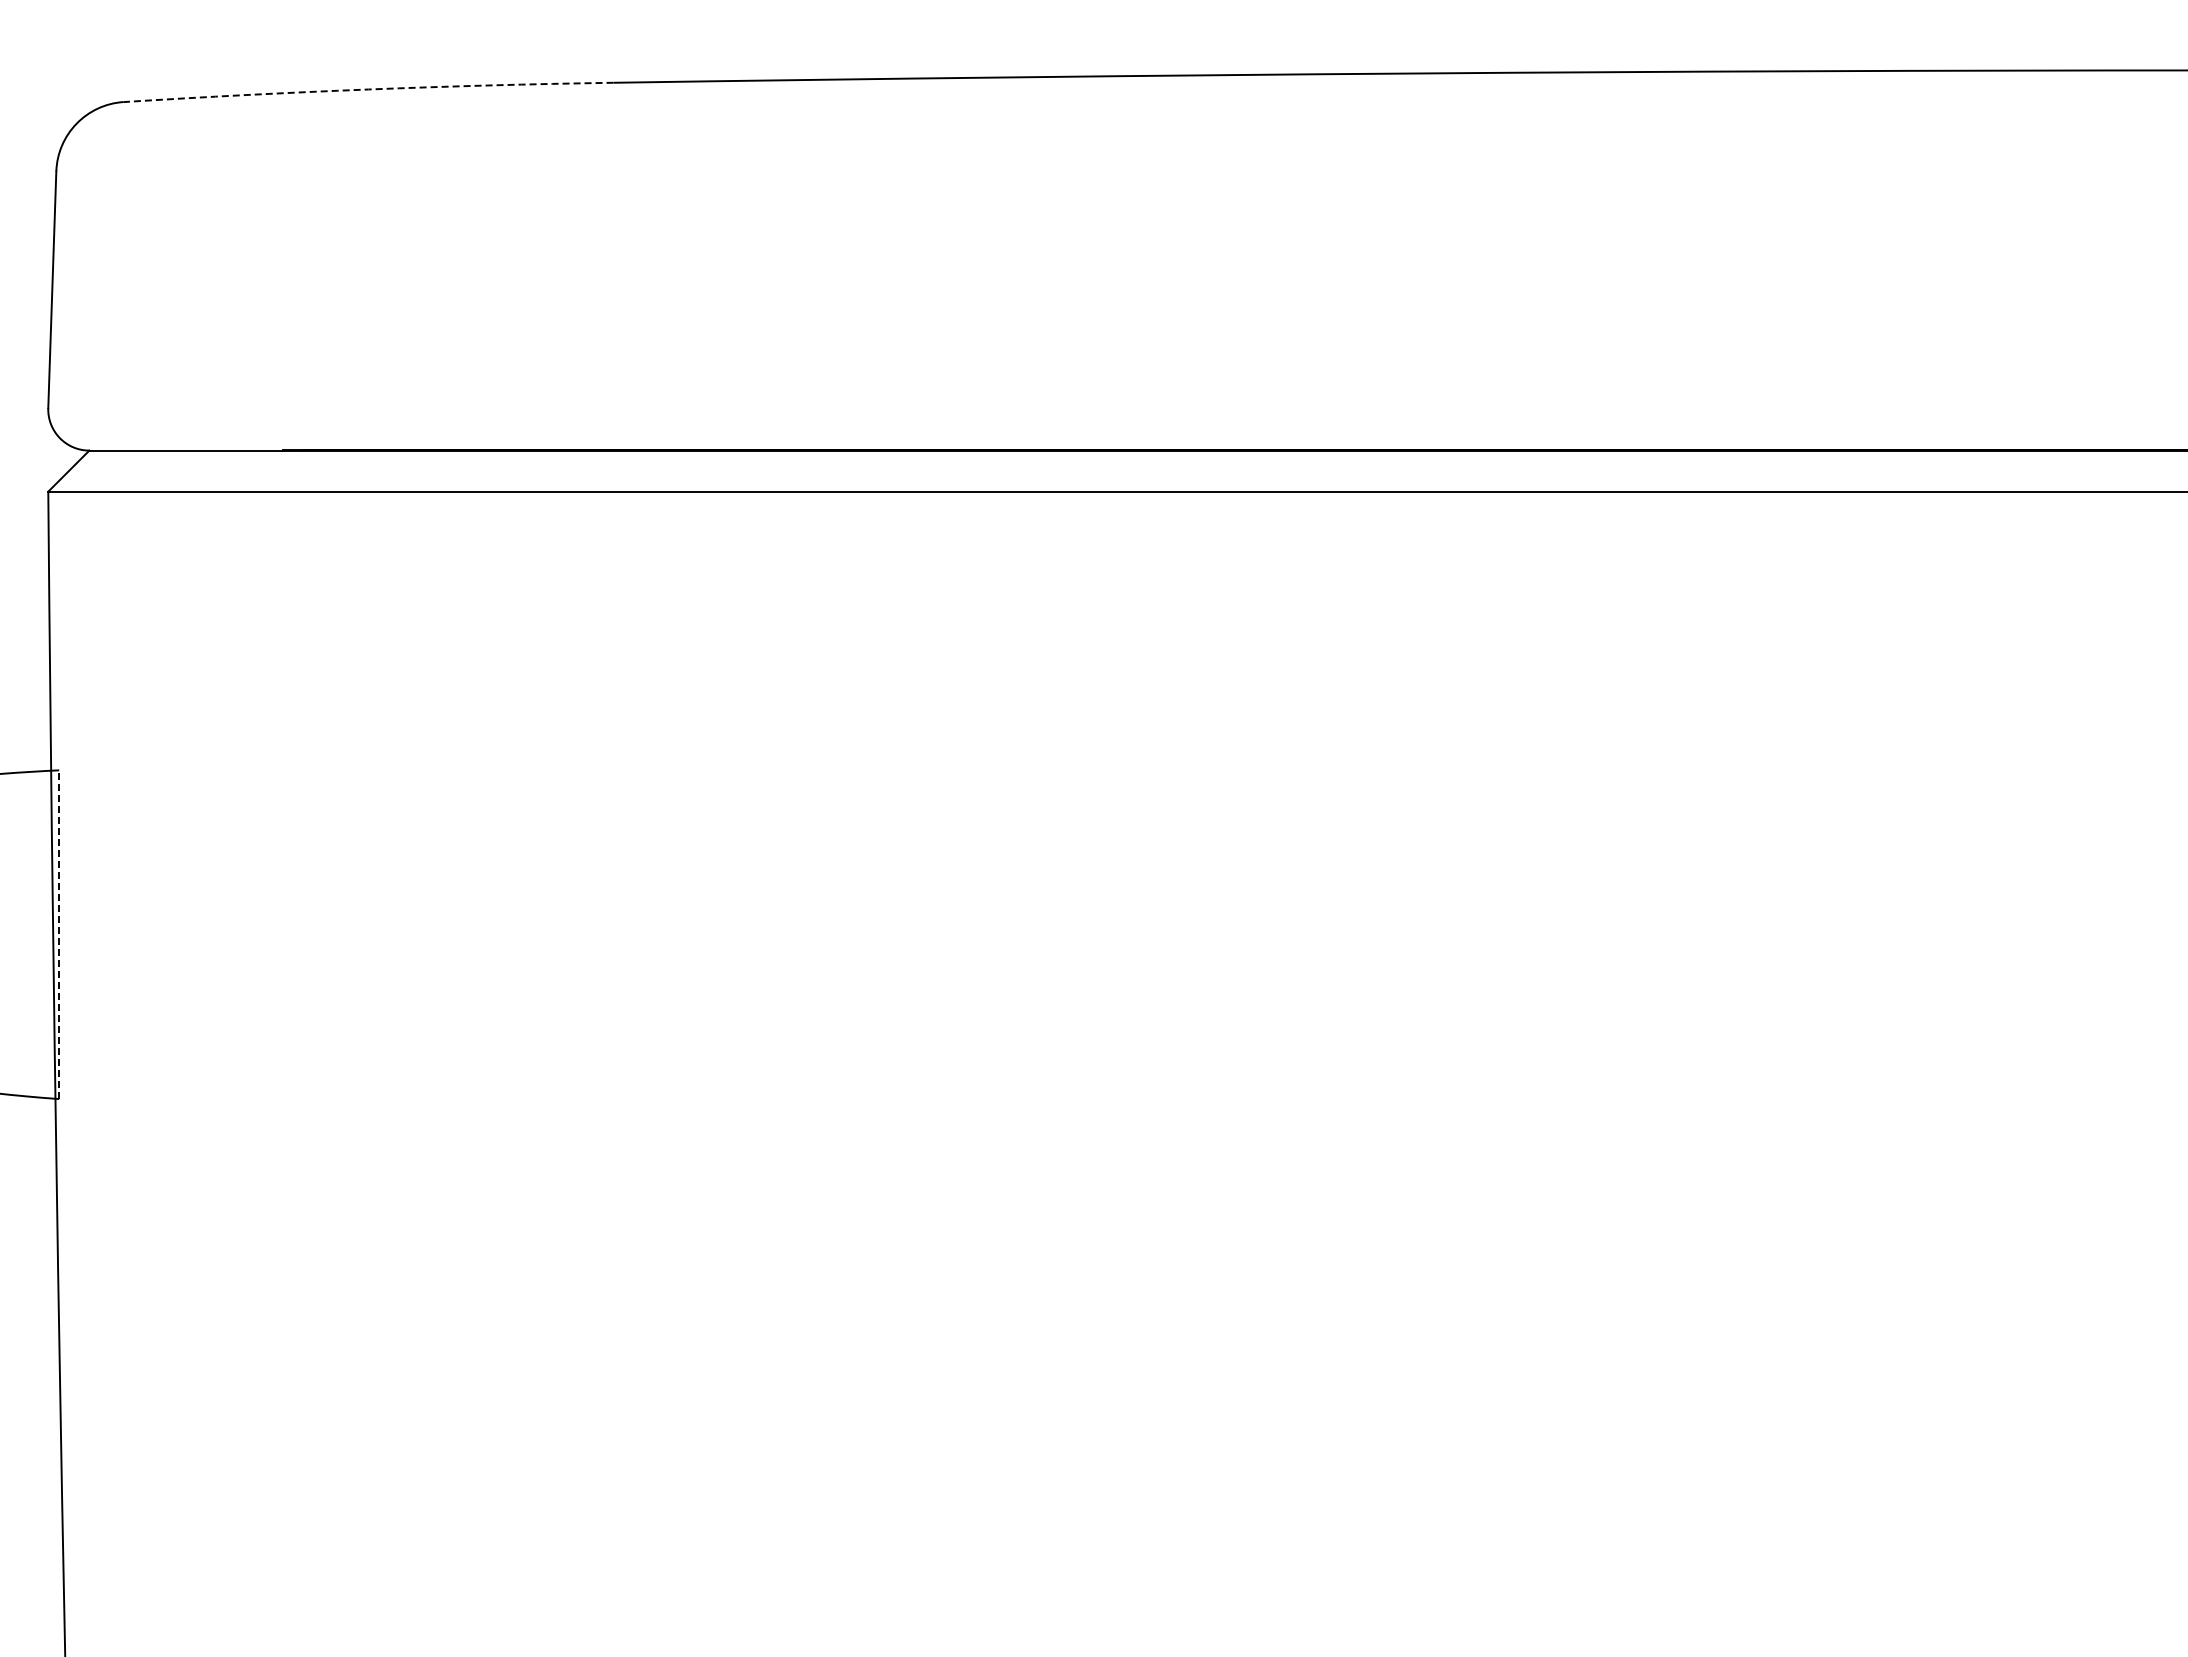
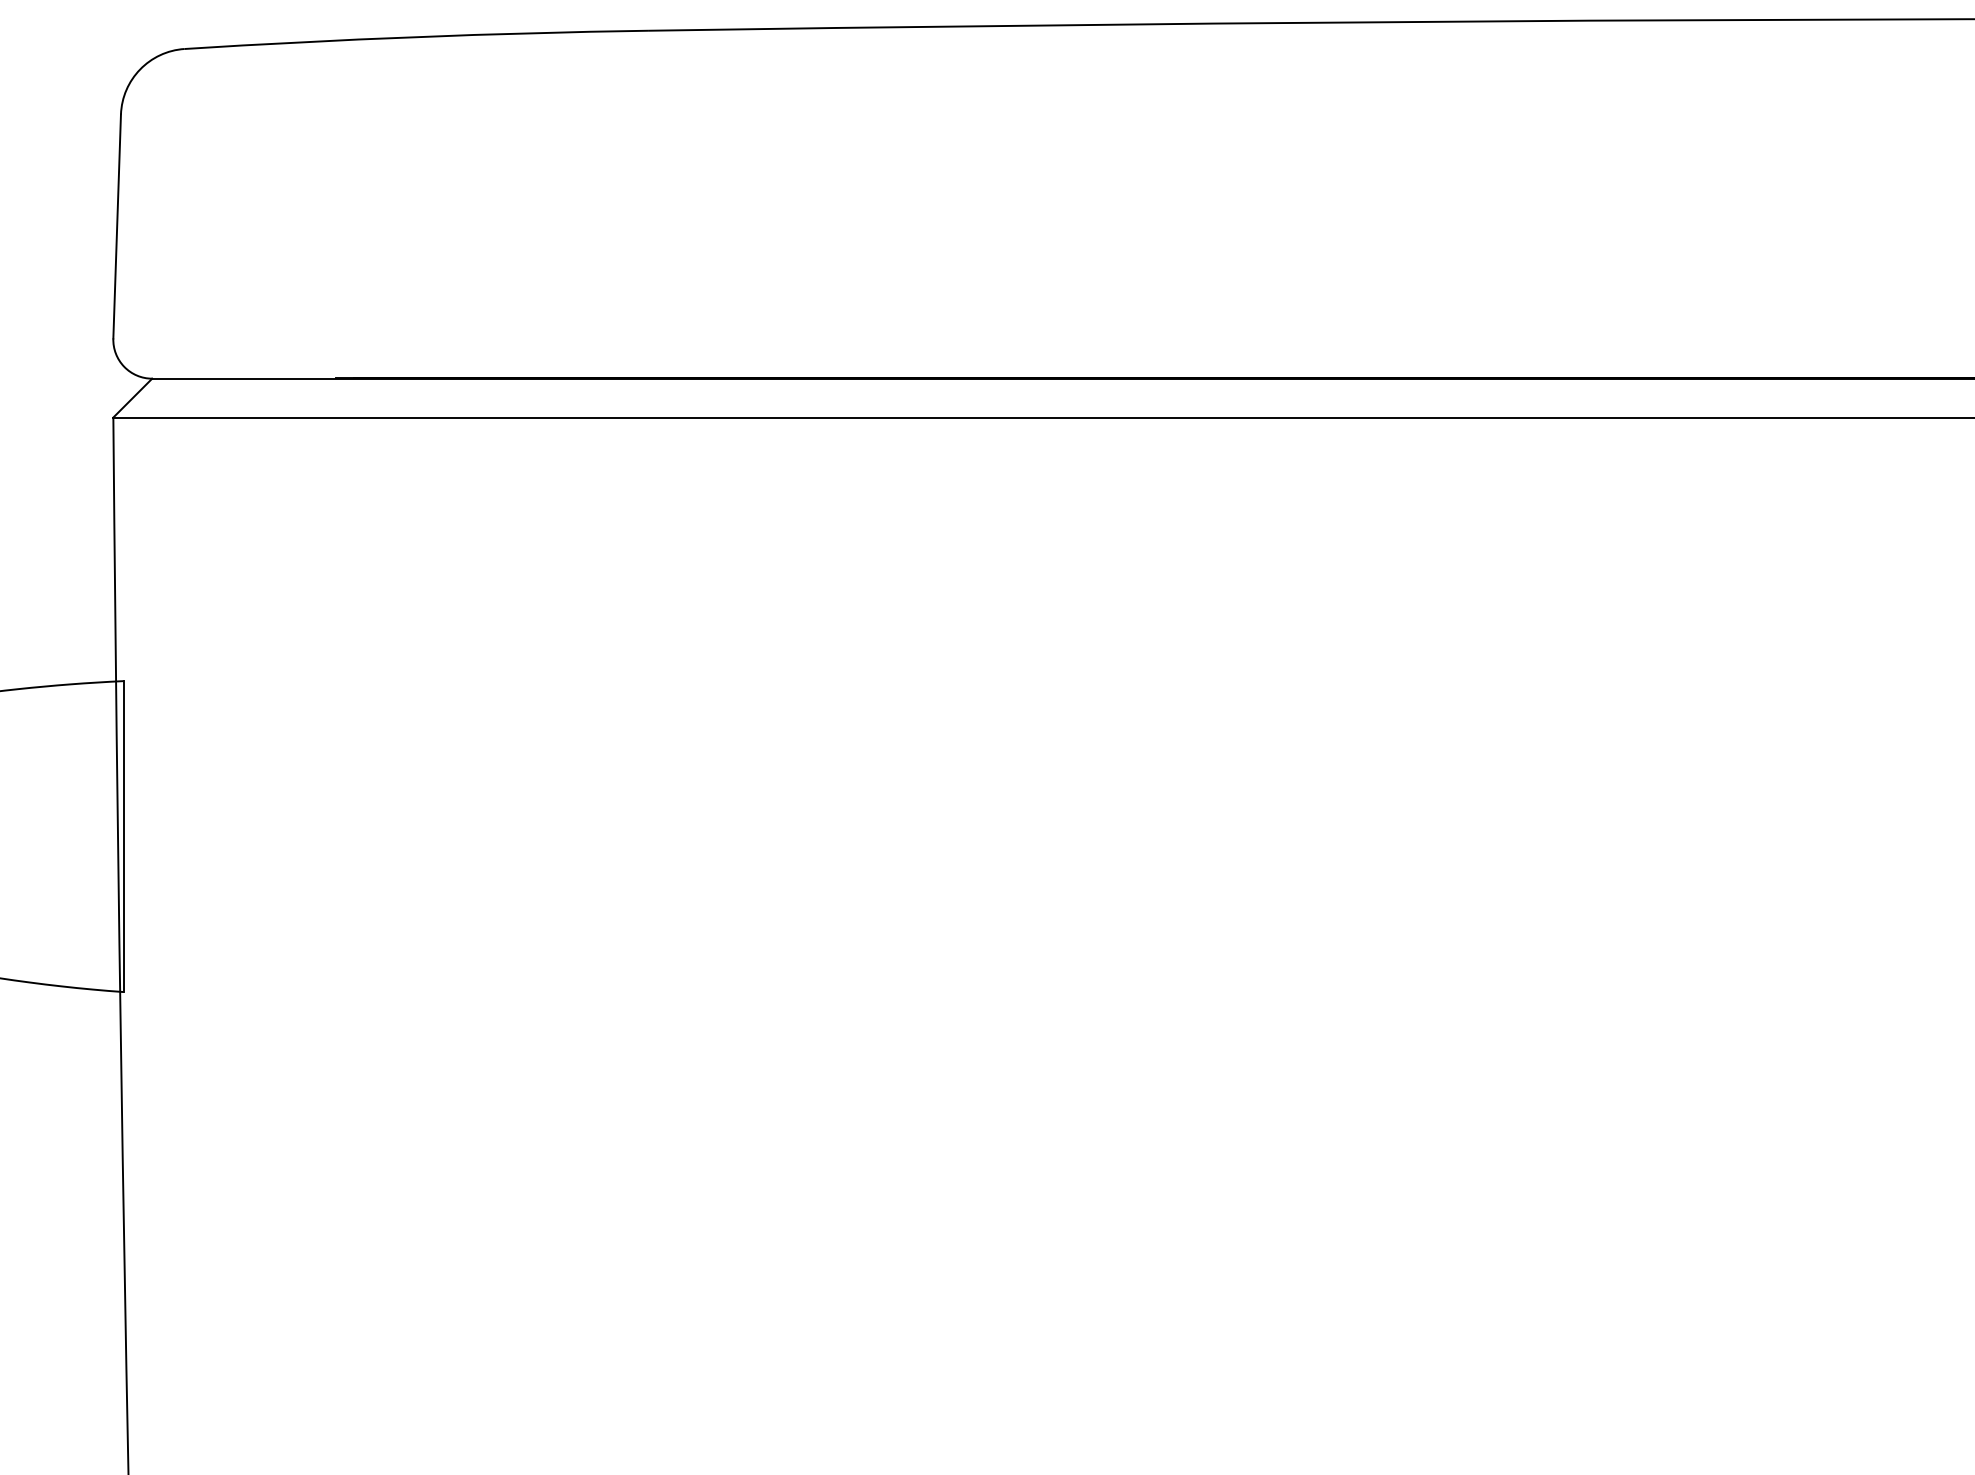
arc: (368, 89) -> (416, 37), dashed -> solid
line: (59, 934) -> (123, 836), dashed -> solid

